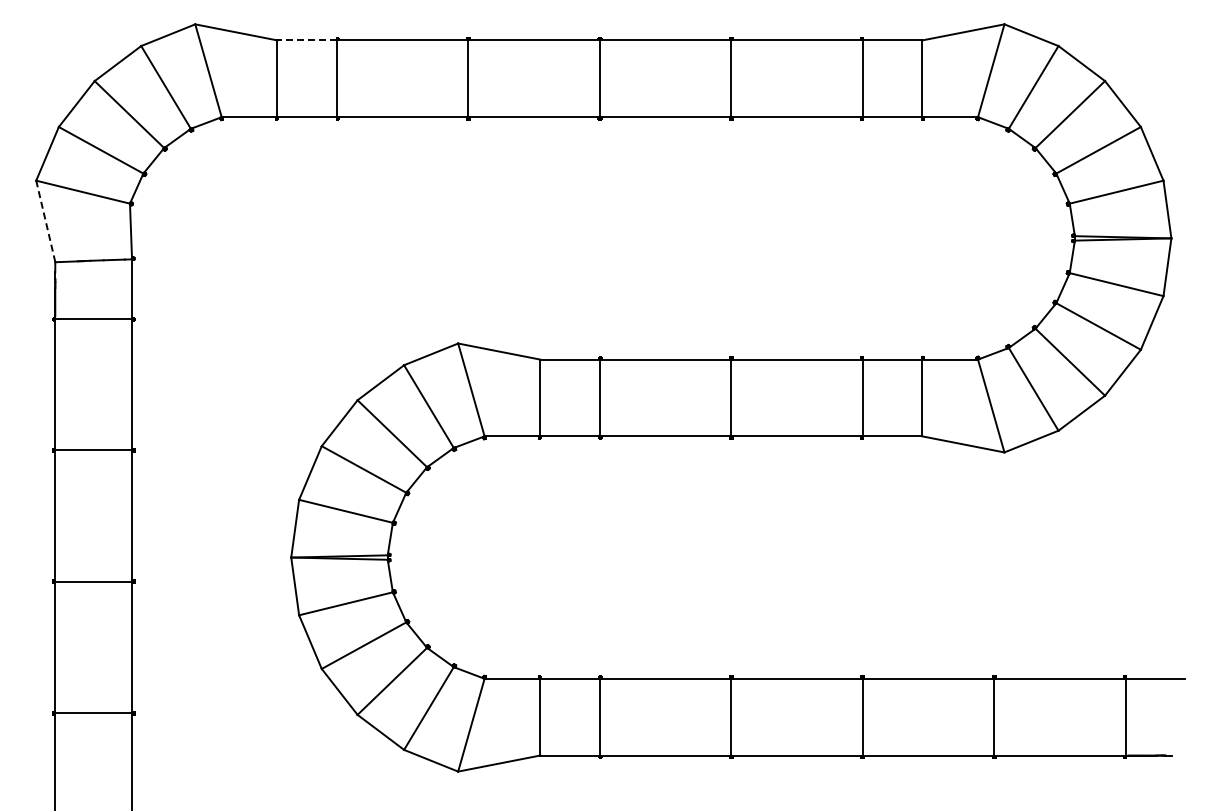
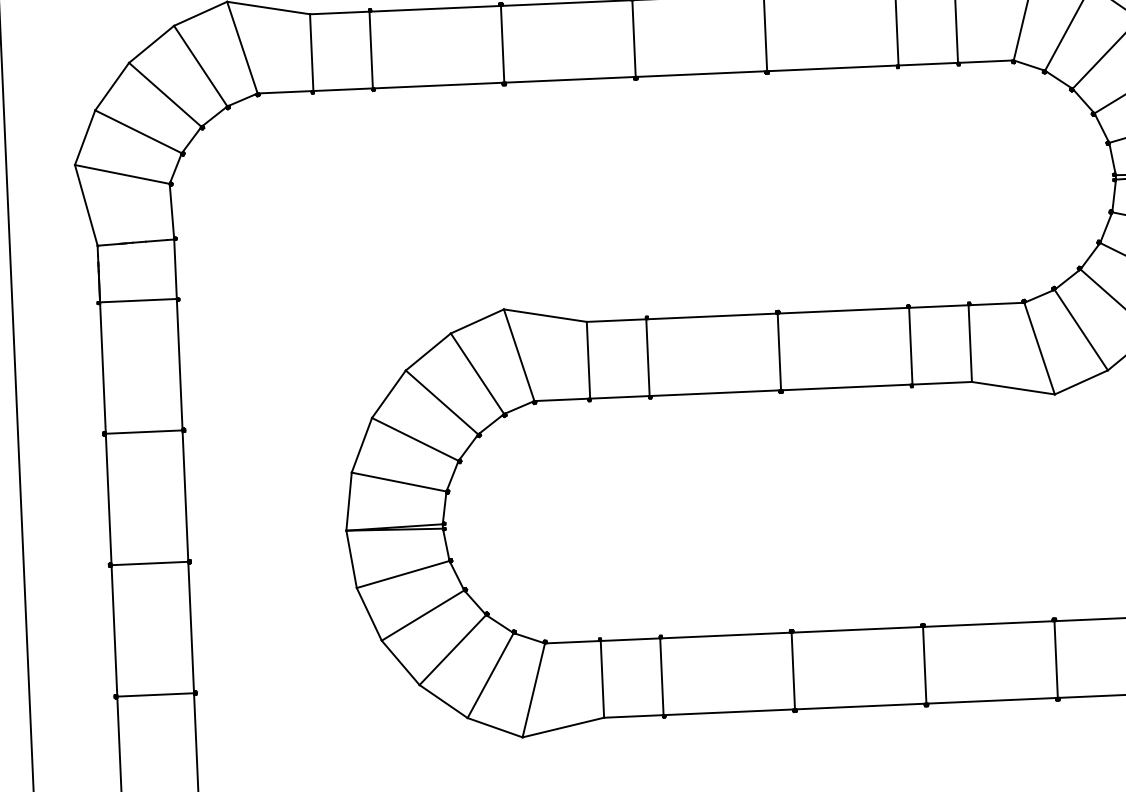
line: (307, 40) -> (340, 13), dashed -> solid
line: (45, 221) -> (86, 205), dashed -> solid

